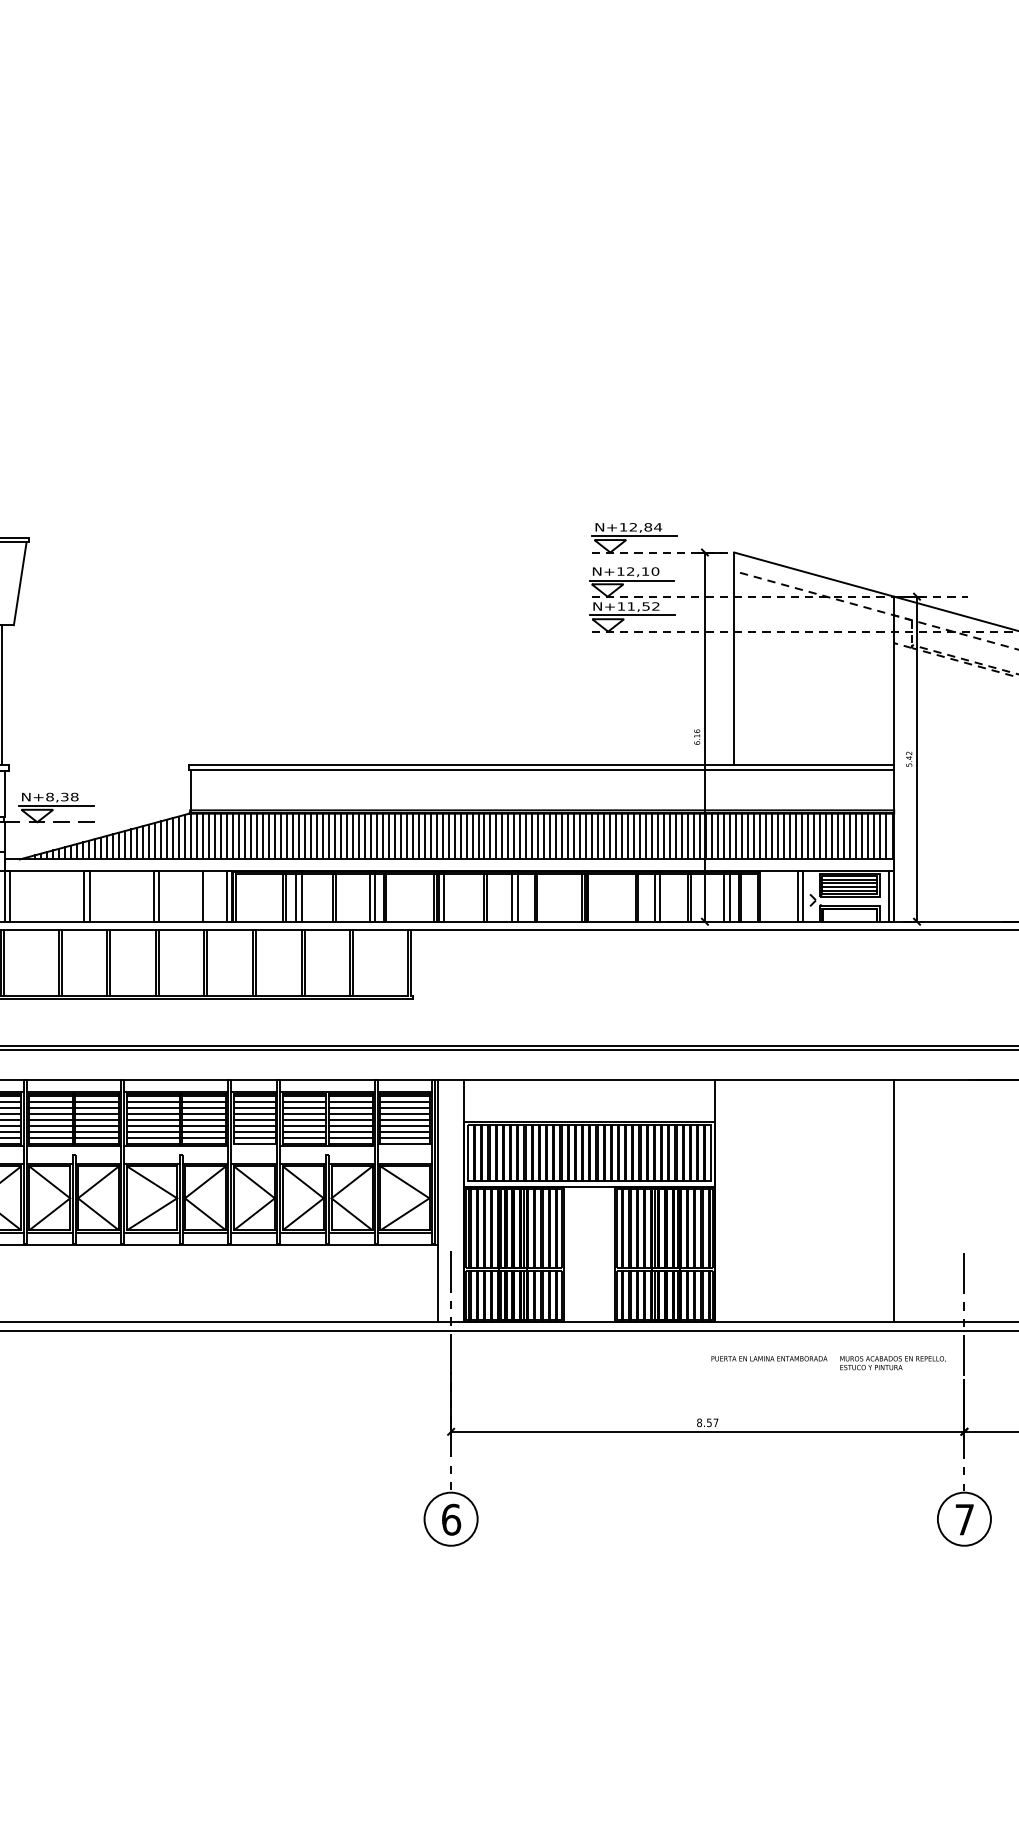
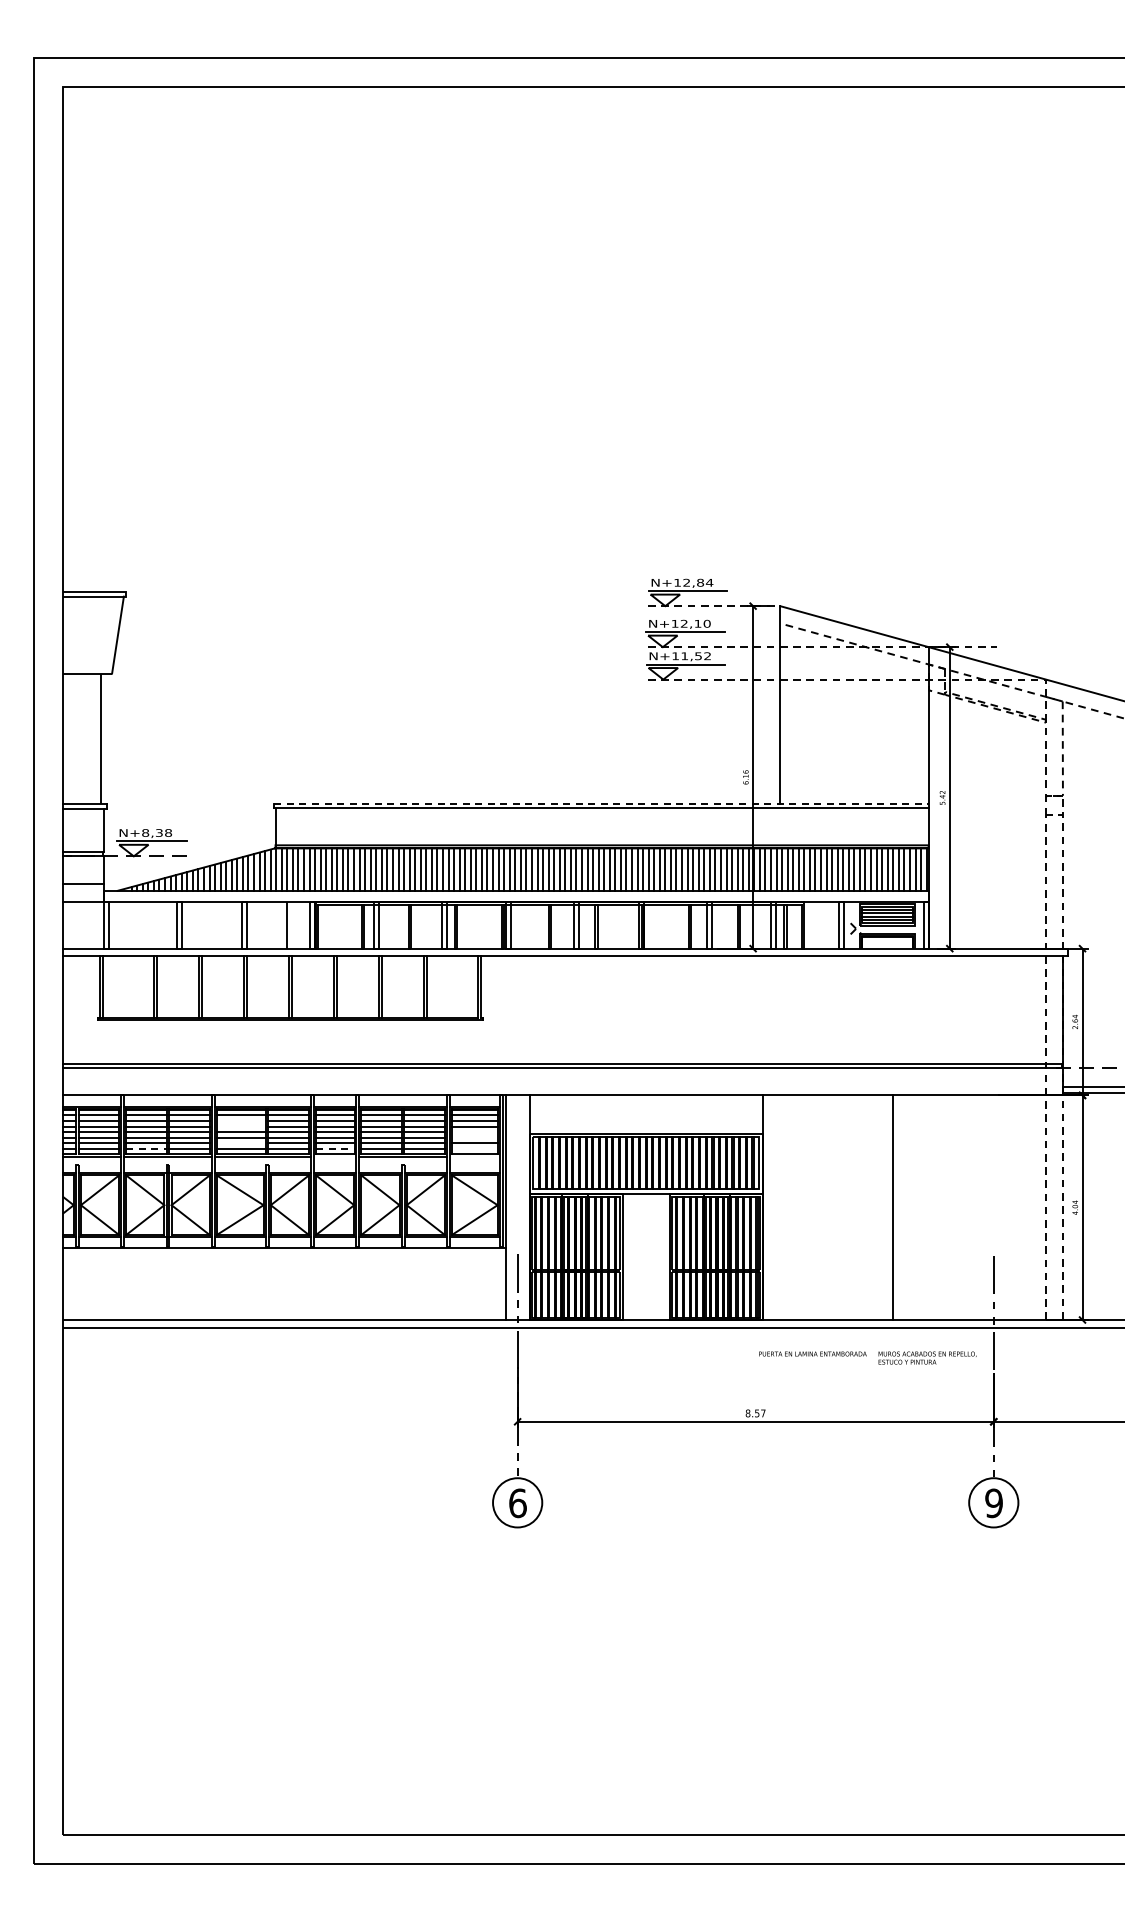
line: (541, 765) -> (601, 803), solid -> dashed
line: (153, 1107) -> (241, 1120), removed
line: (153, 1113) -> (241, 1126), removed
line: (405, 1119) -> (475, 1132), removed
line: (405, 1125) -> (475, 1137), removed
line: (153, 1131) -> (241, 1143), removed
line: (52, 1137) -> (147, 1148), solid -> dashed
line: (254, 1137) -> (335, 1148), solid -> dashed
line: (405, 1137) -> (475, 1148), removed
line: (894, 1200) -> (892, 1207), moved
text: (964, 1519) -> (993, 1503), 7 -> 9

